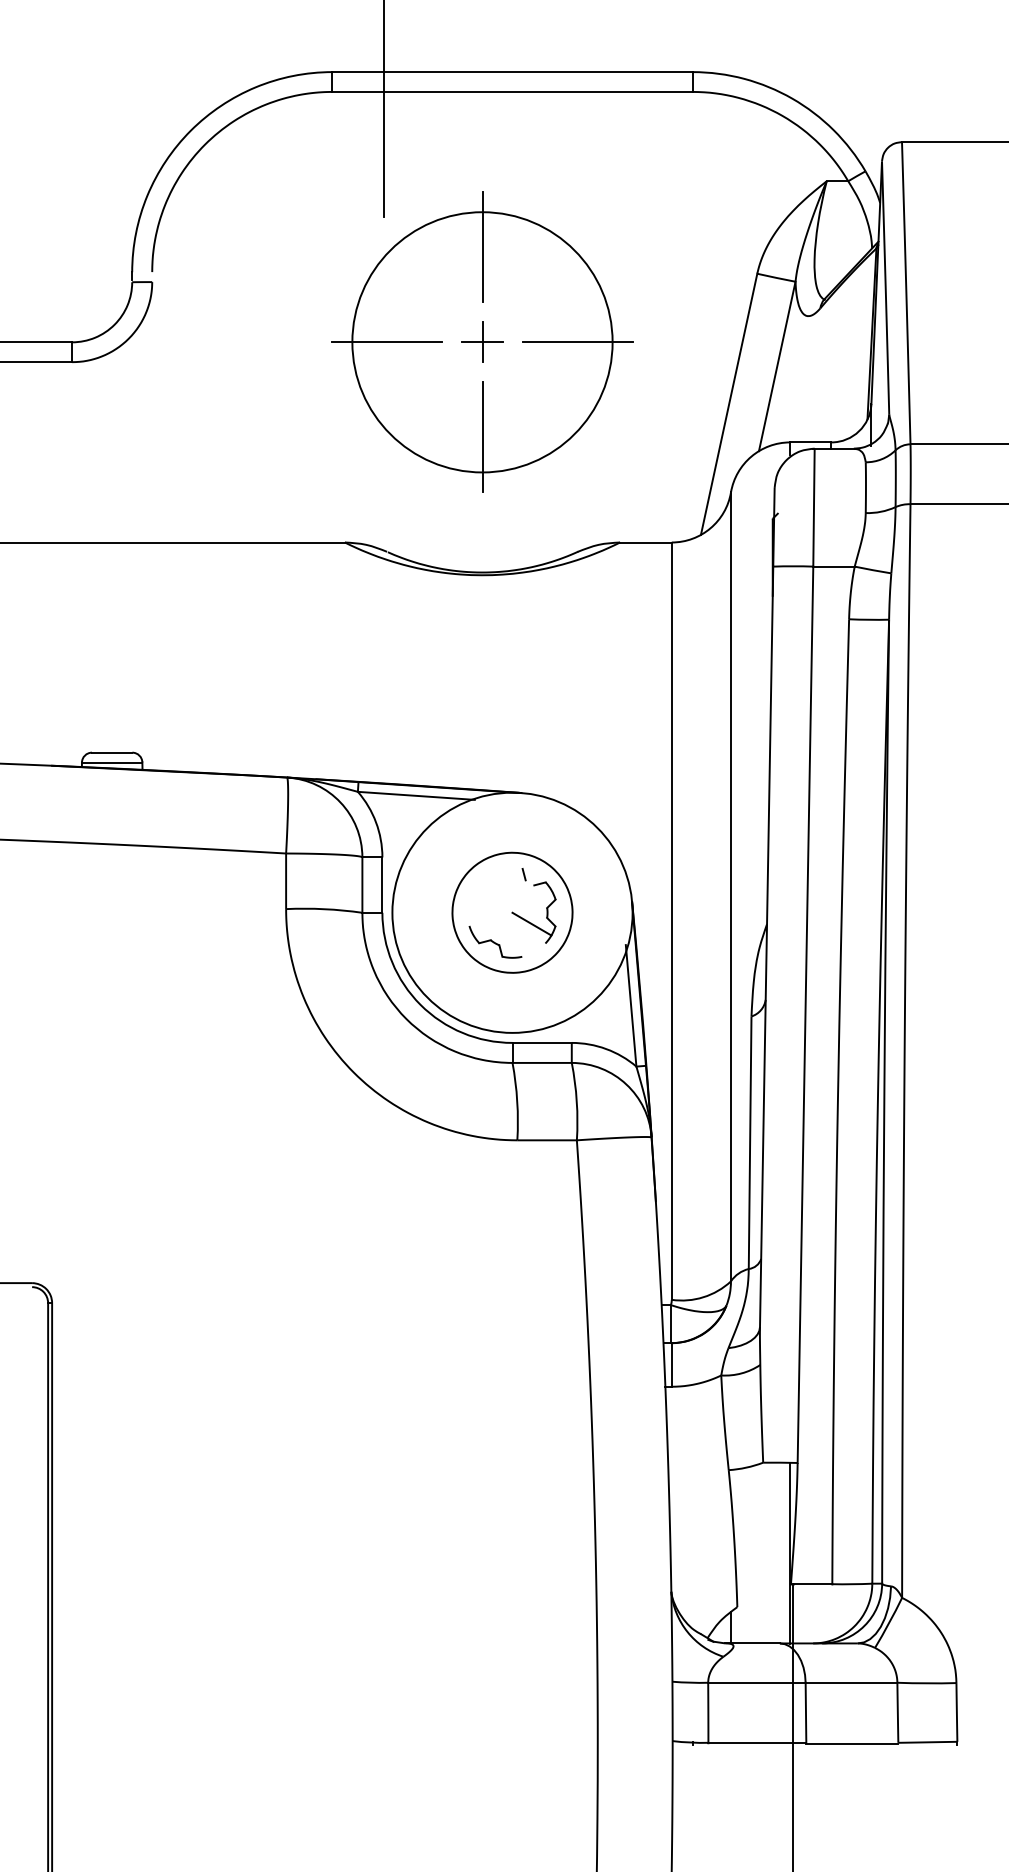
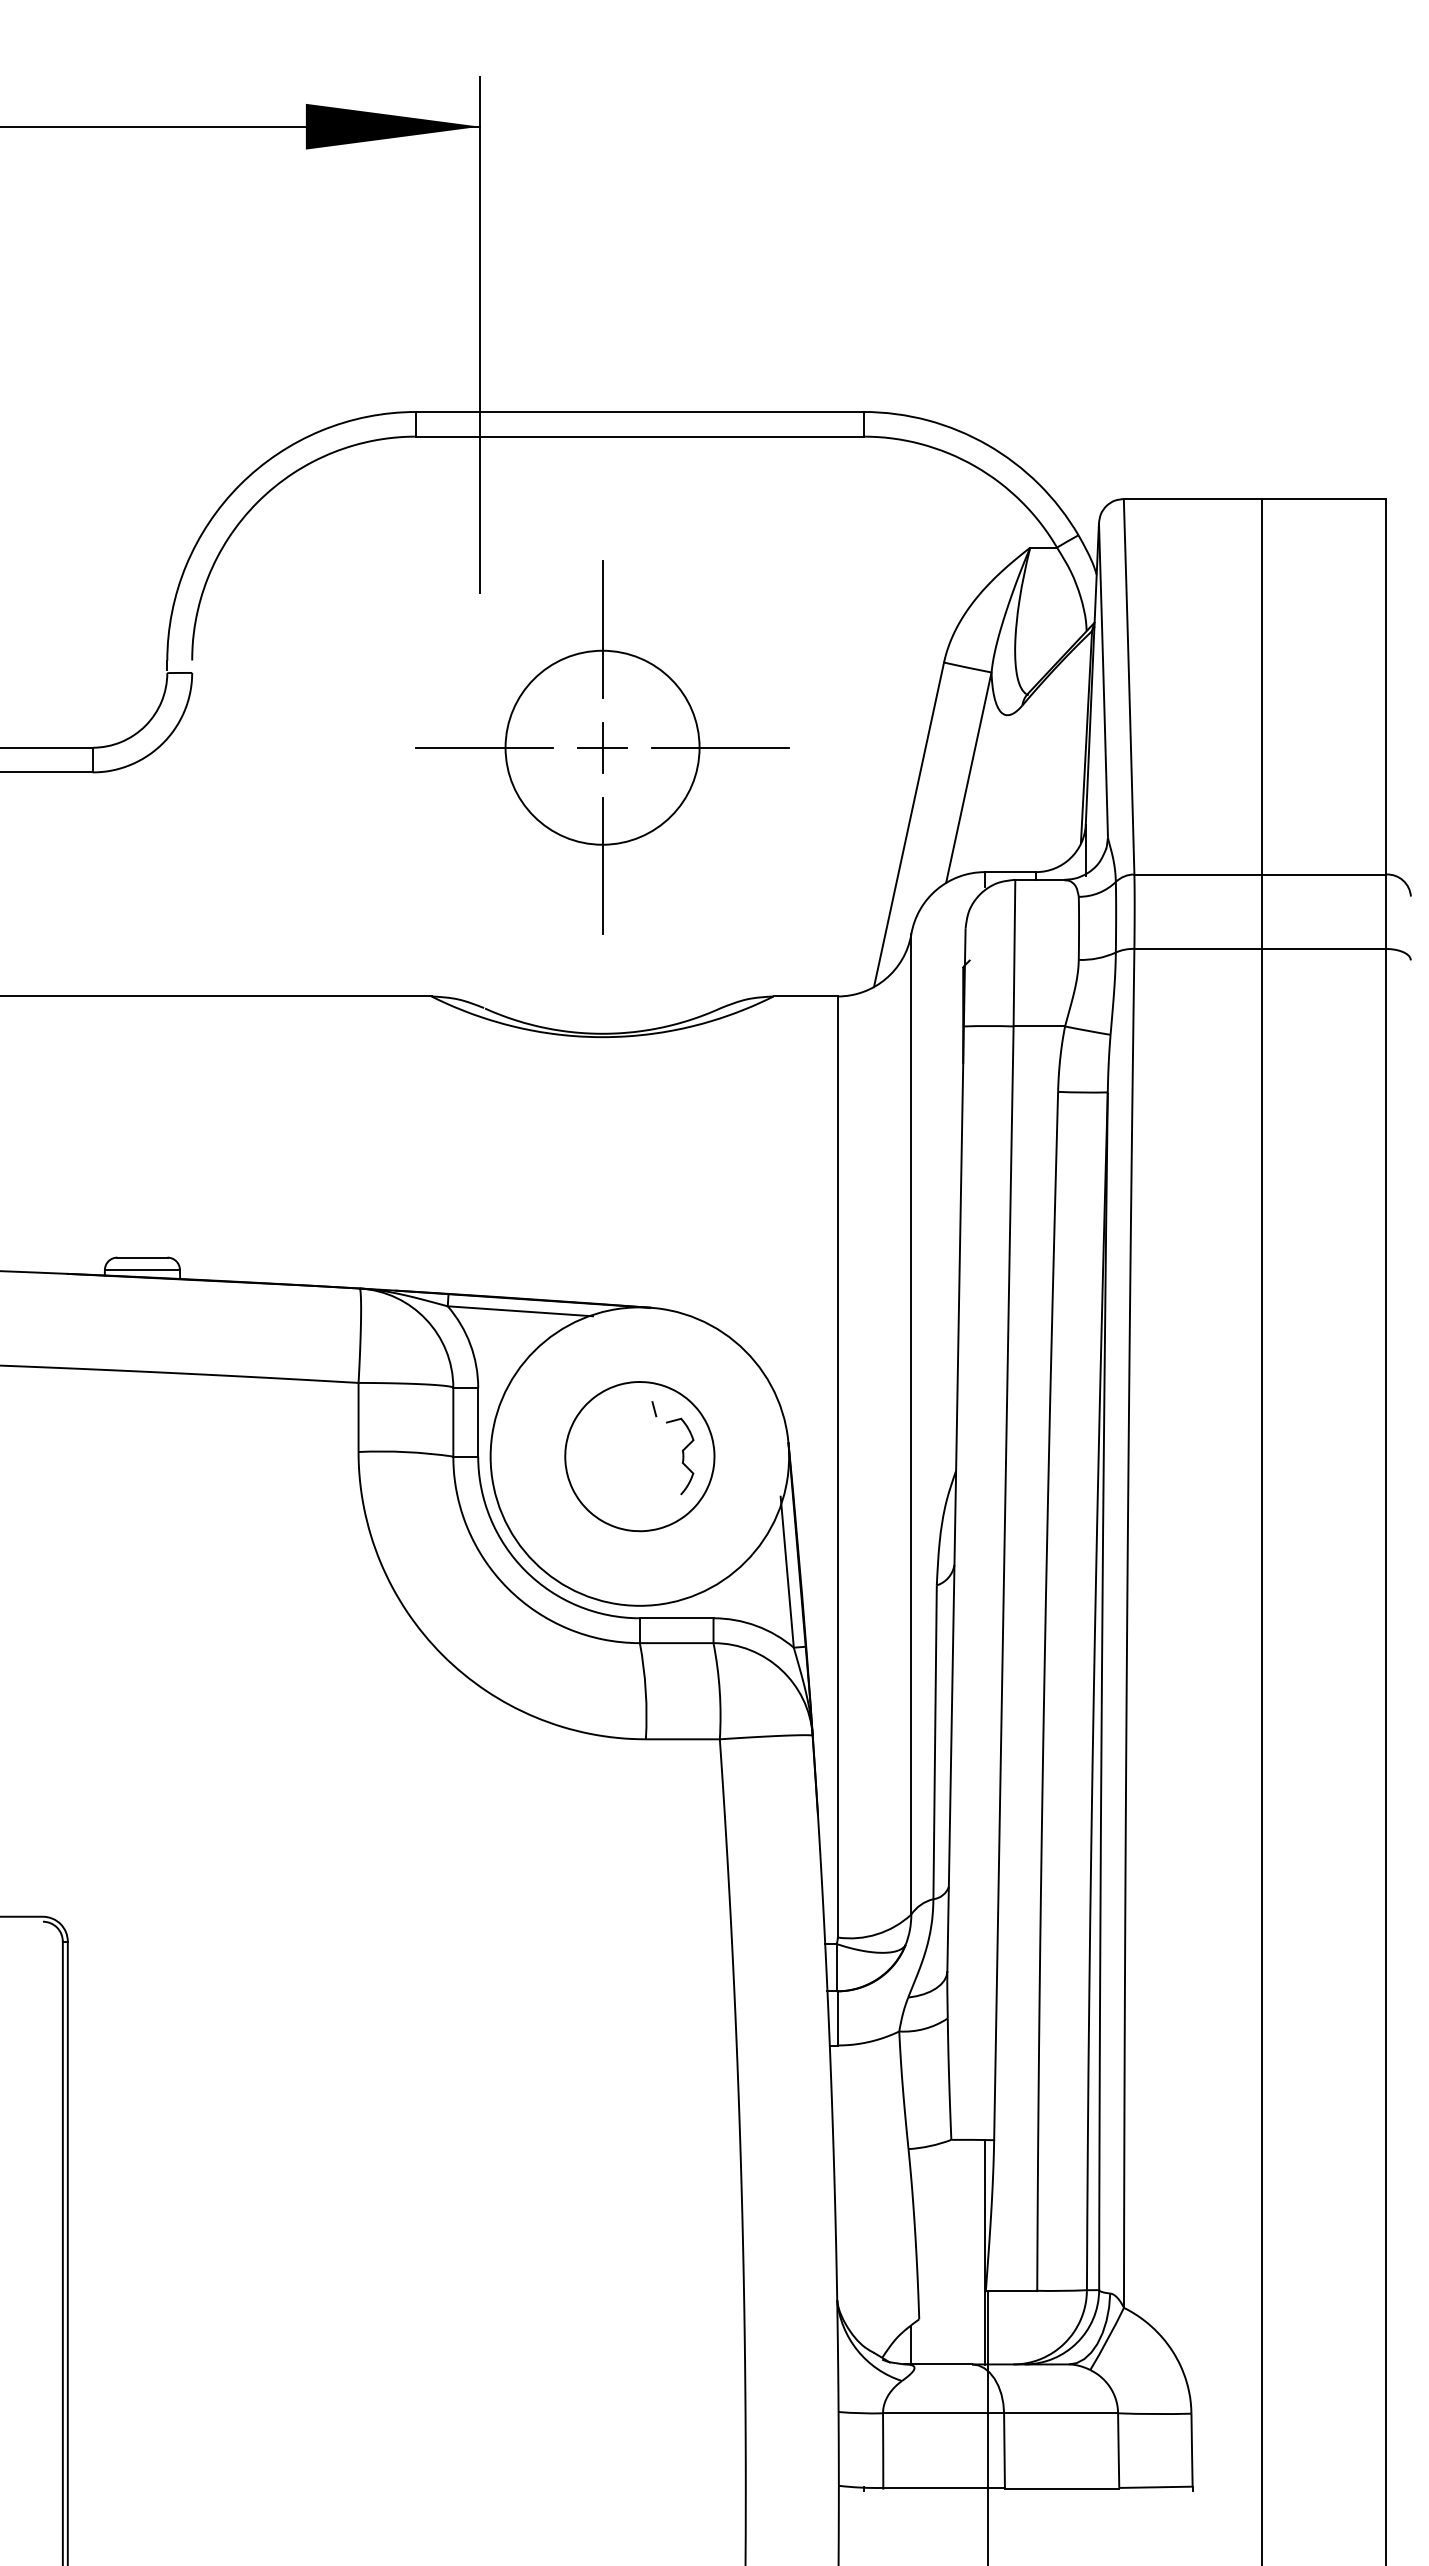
circle: (482, 342) -> (602, 747), size x0.6
line: (531, 923) -> (663, 1470), removed
part: (495, 942) -> (618, 1493), removed

